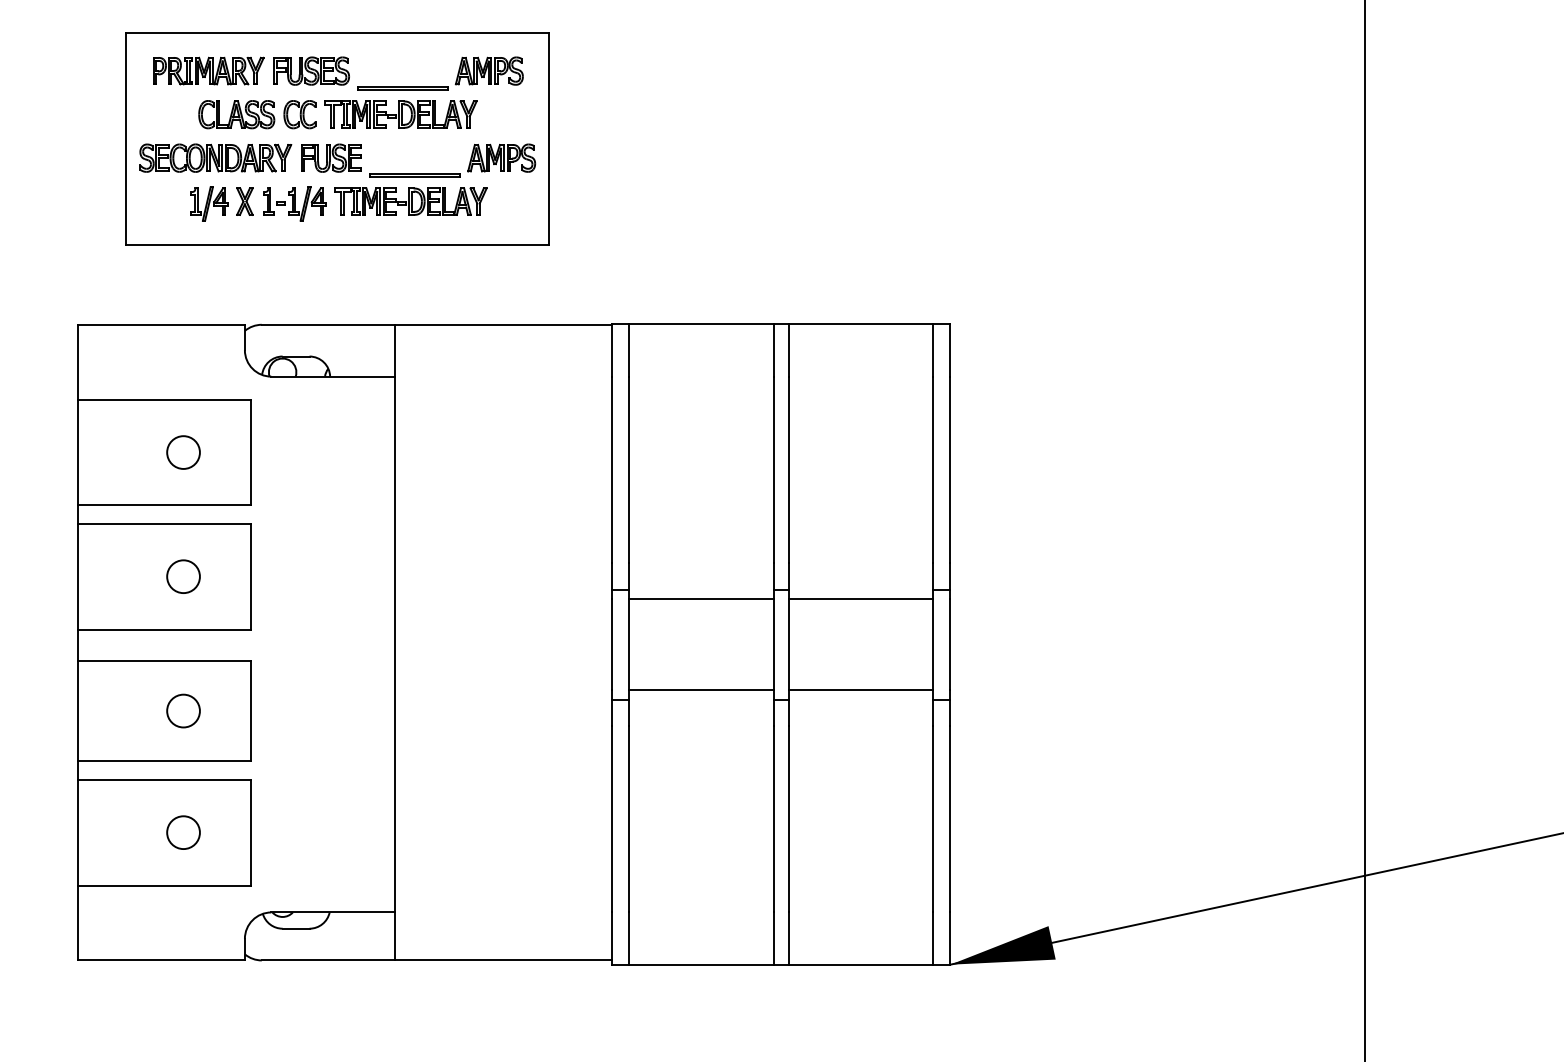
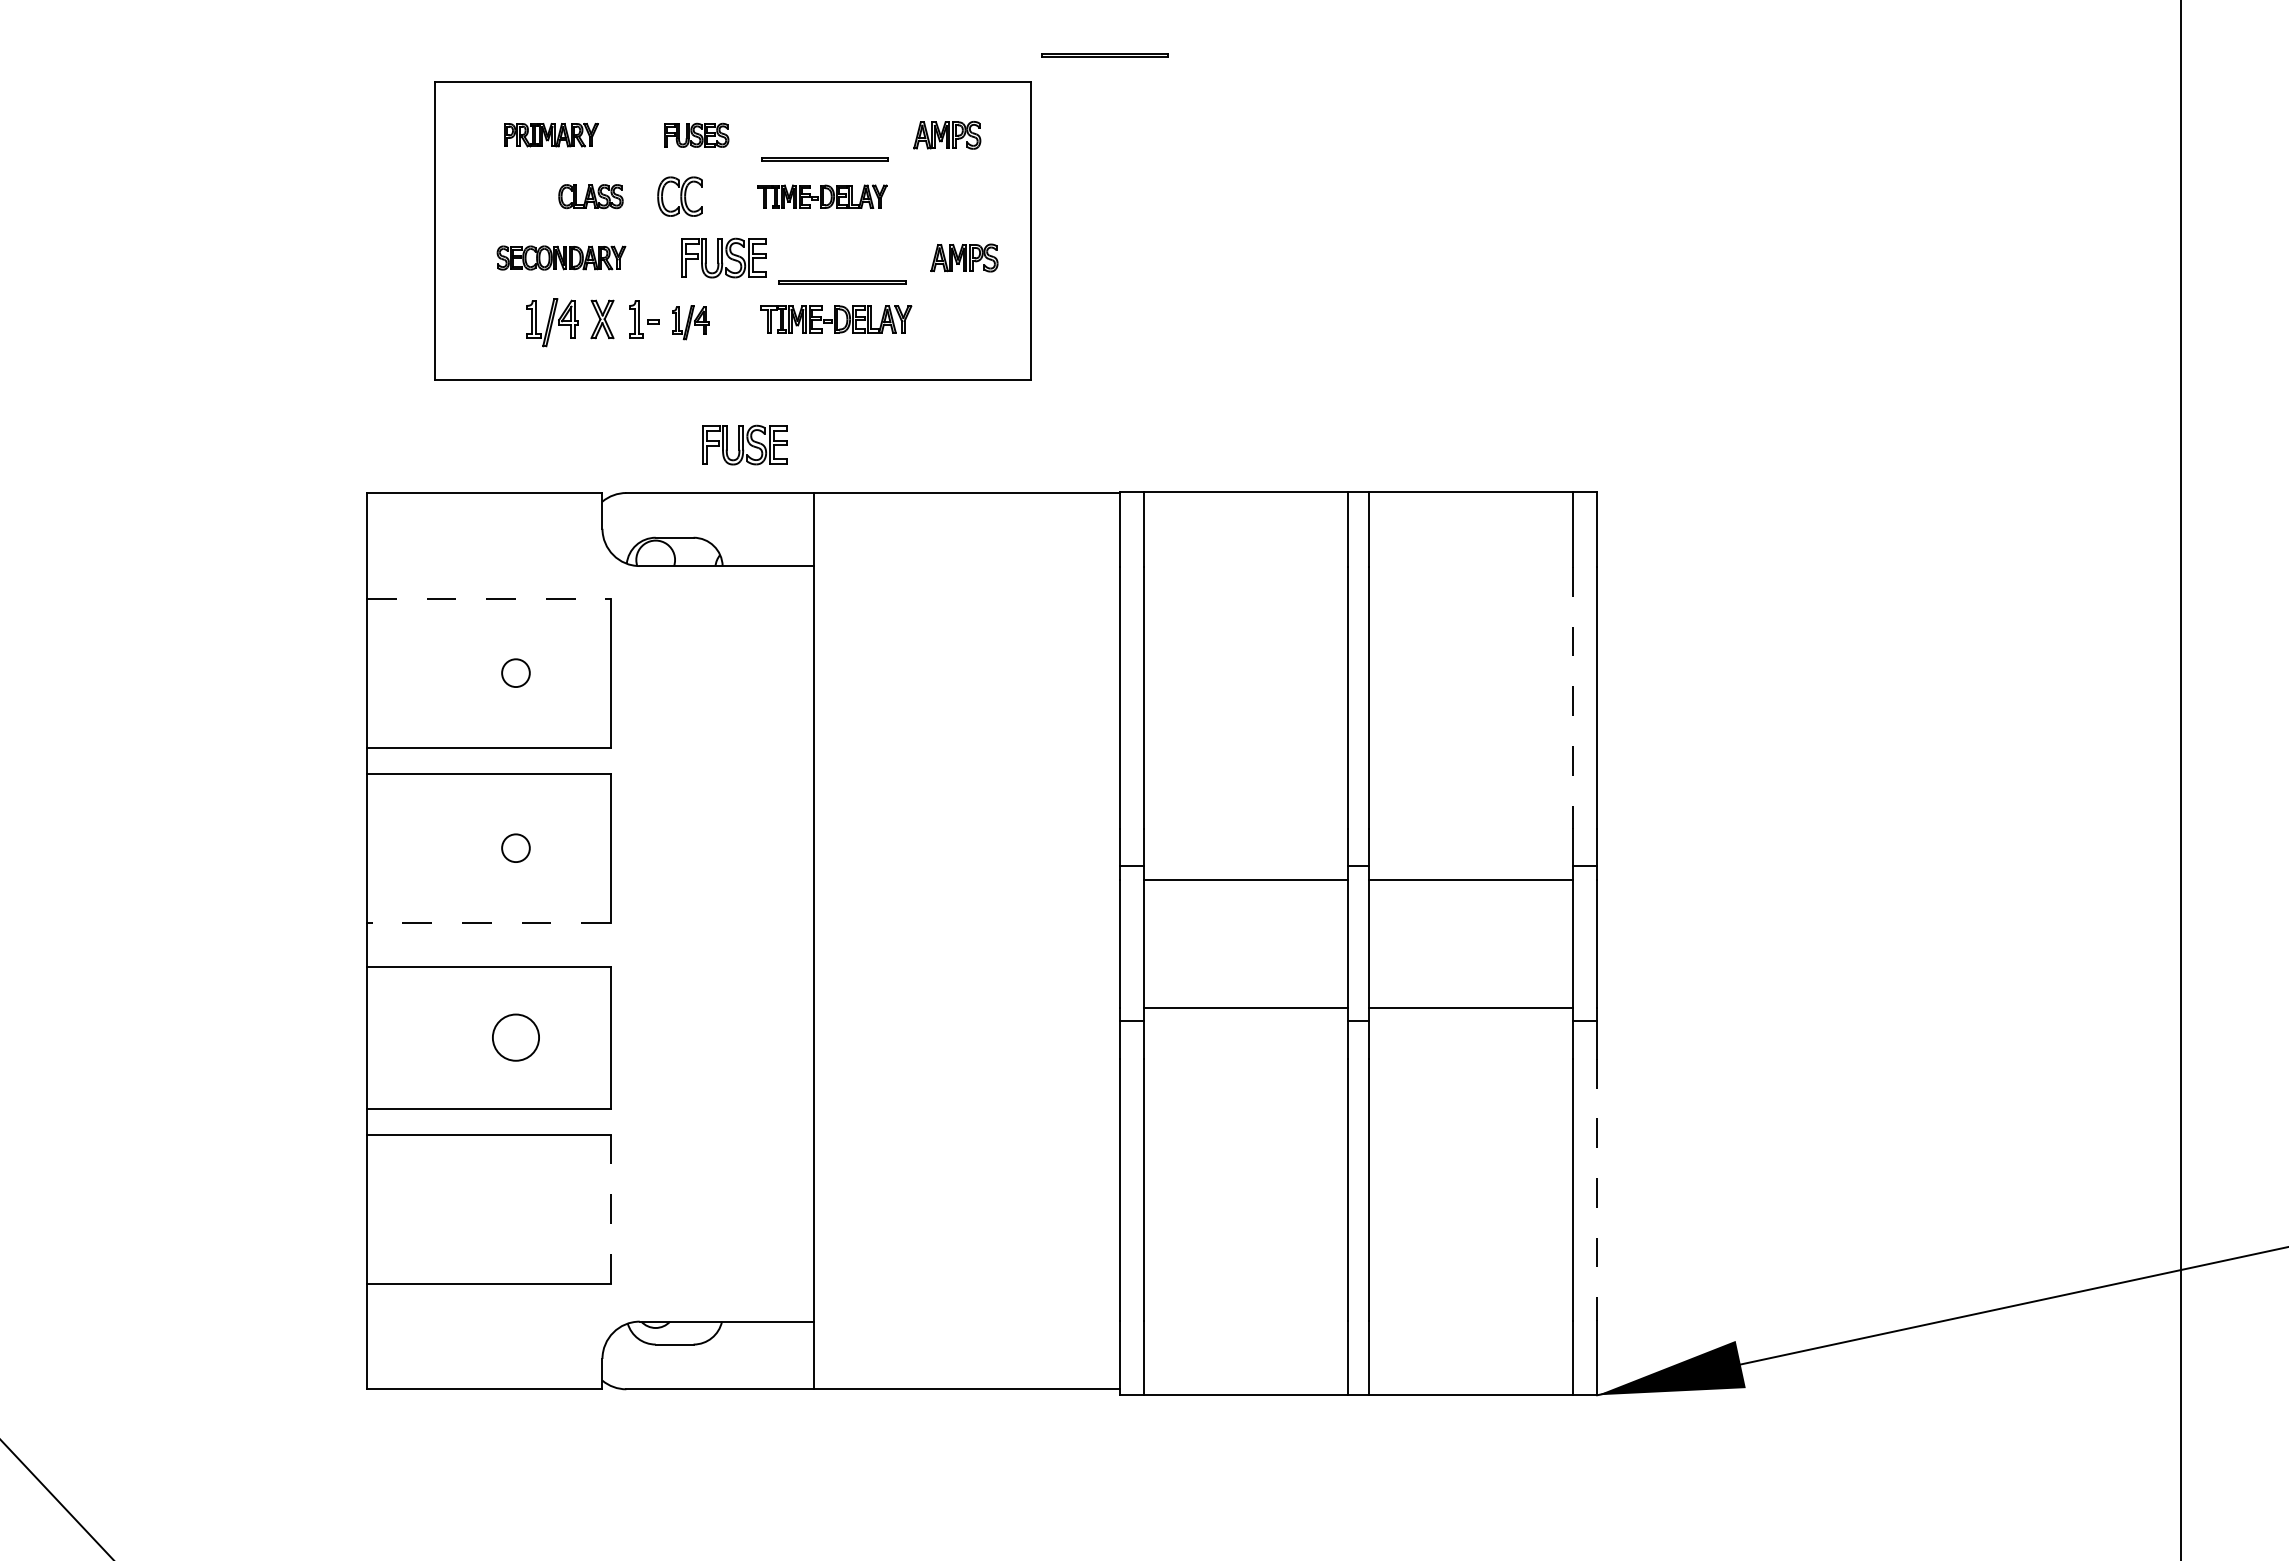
line: (600, 13) -> (1104, 54), added
part: (208, 70) -> (551, 134), size x0.6
part: (311, 71) -> (696, 135), size x0.6
part: (489, 71) -> (947, 135), size x0.7
part: (236, 114) -> (590, 196), size x0.6
part: (400, 114) -> (822, 196), size x0.6
part: (215, 157) -> (561, 257), size x0.6
part: (501, 157) -> (964, 257), size x0.7
part: (410, 201) -> (836, 319), size x0.7
part: (307, 203) -> (690, 322), size x0.7
part: (345, 290) -> (744, 444), added
line: (164, 399) -> (489, 598), solid -> dashed
circle: (183, 452) -> (515, 673), size x0.6
line: (932, 470) -> (1572, 698), solid -> dashed
circle: (183, 576) -> (515, 848), size x0.6
line: (164, 629) -> (488, 922), solid -> dashed
line: (950, 819) -> (1597, 1190), solid -> dashed
circle: (183, 832) -> (515, 1209), removed
line: (251, 832) -> (611, 1209), solid -> dashed

